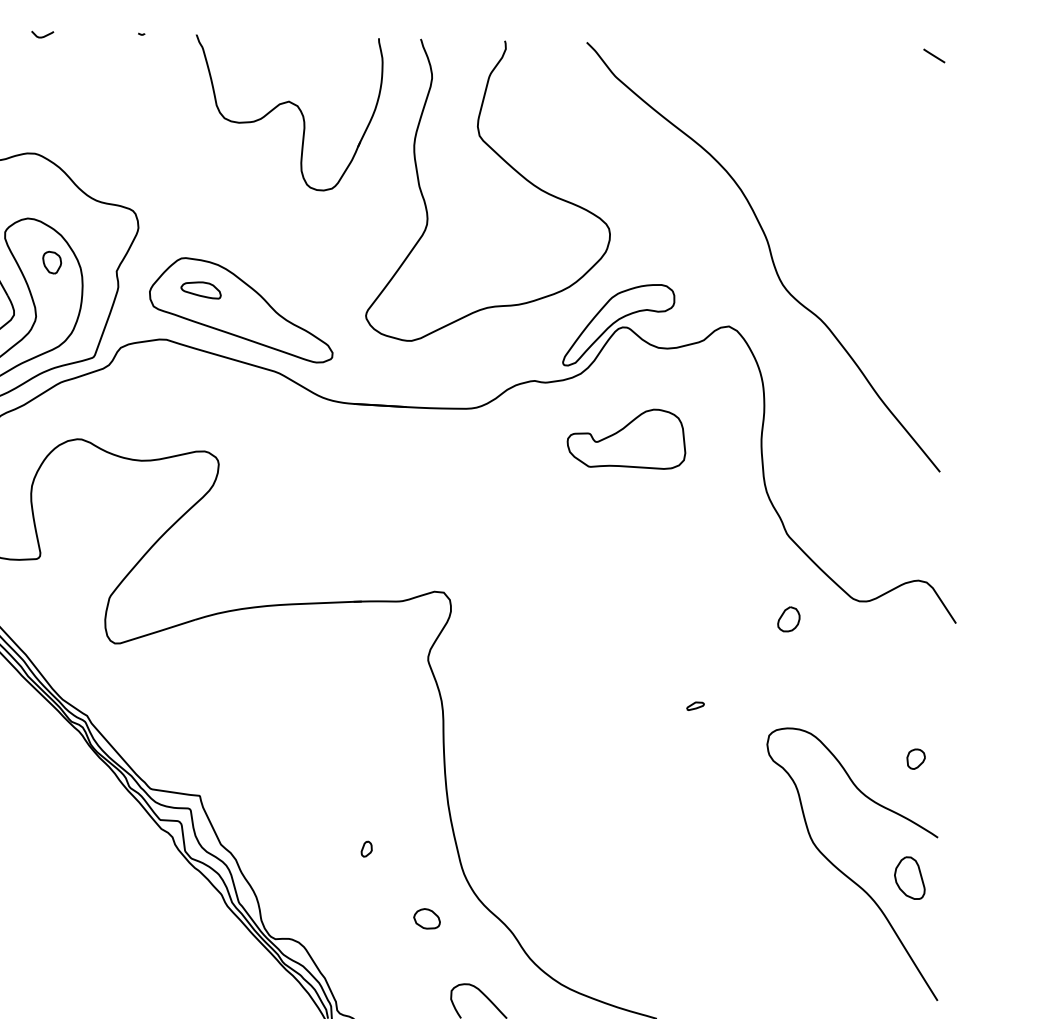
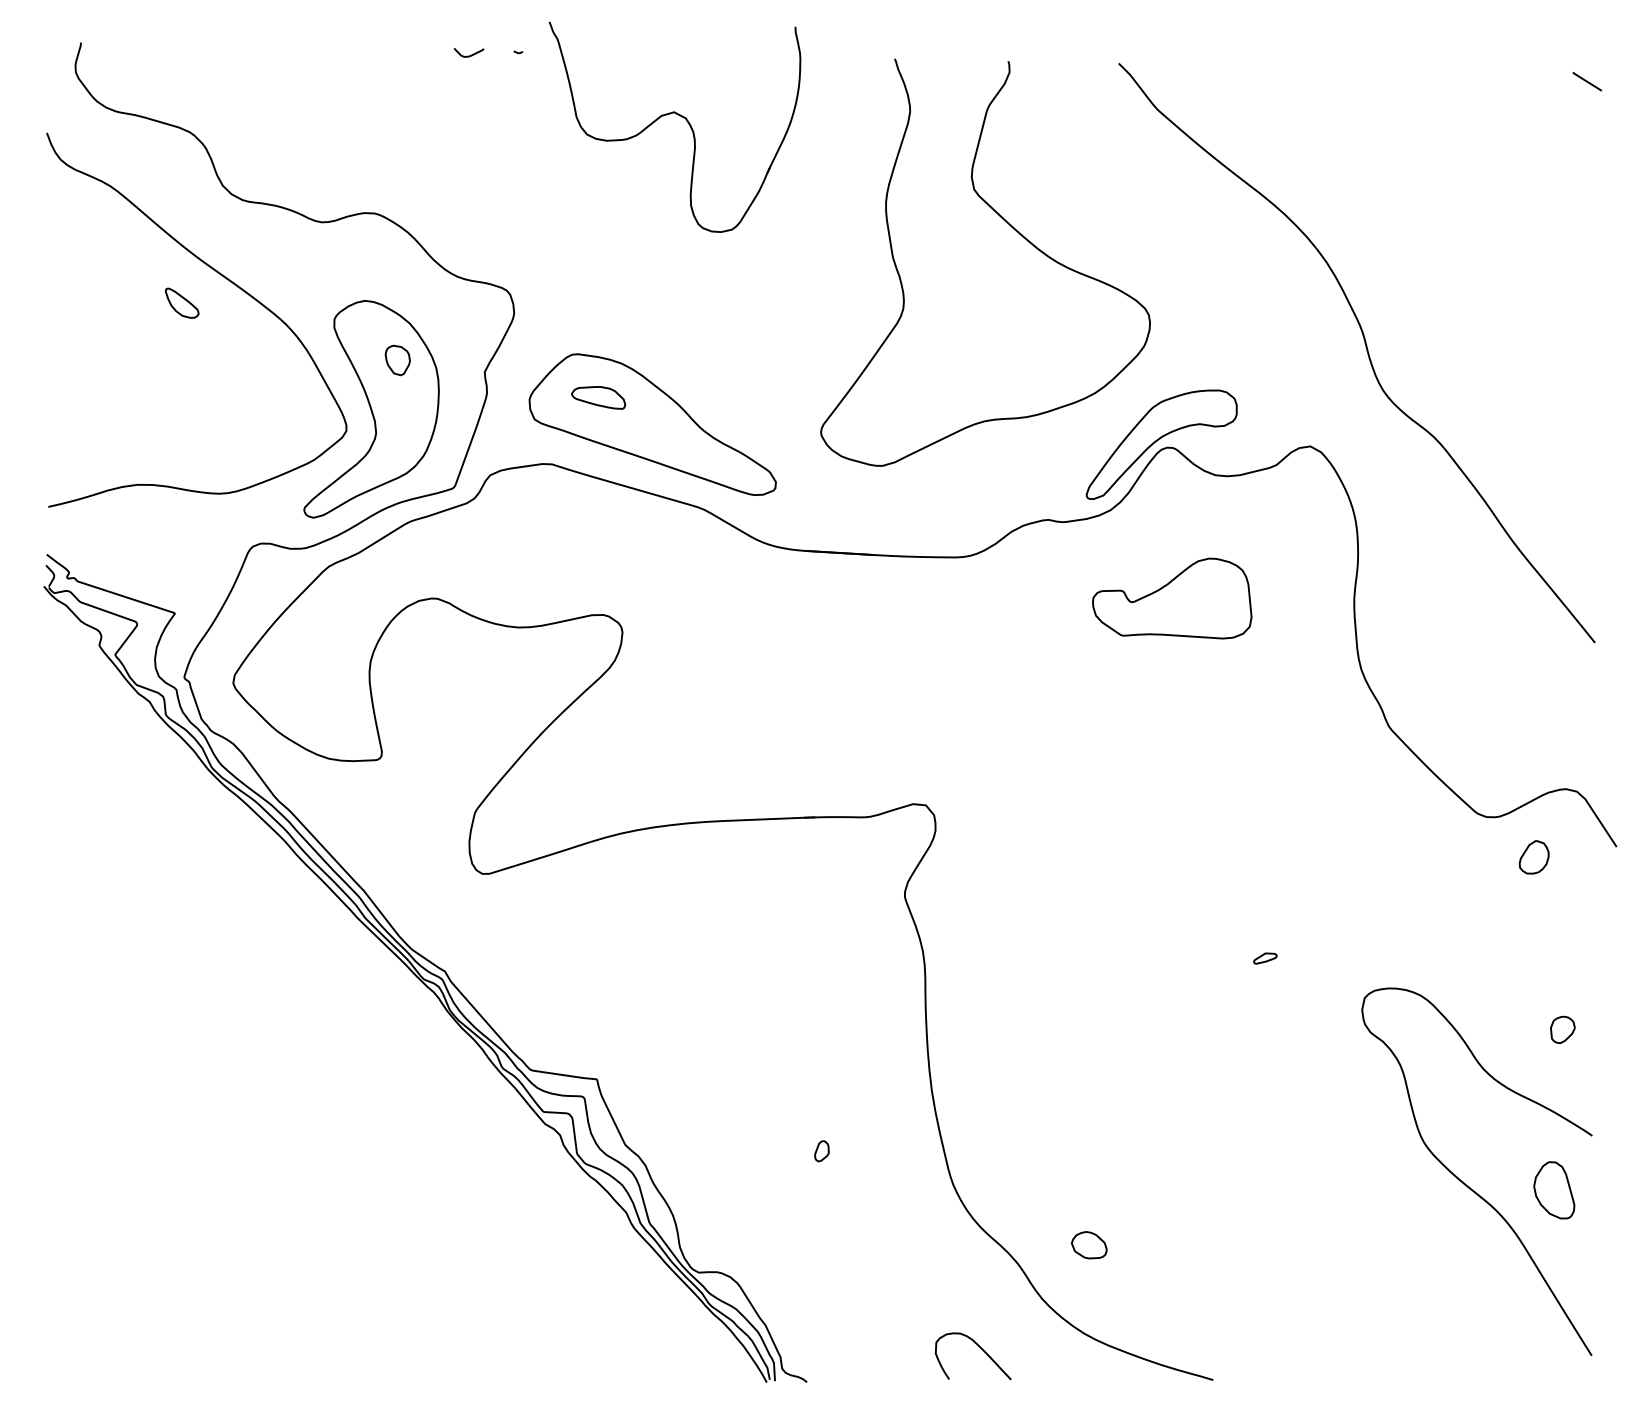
curve: (42, 36) -> (468, 55), moved
part: (292, 104) -> (679, 116), moved
part: (788, 619) -> (1533, 857), moved
part: (427, 919) -> (1089, 1245), moved

